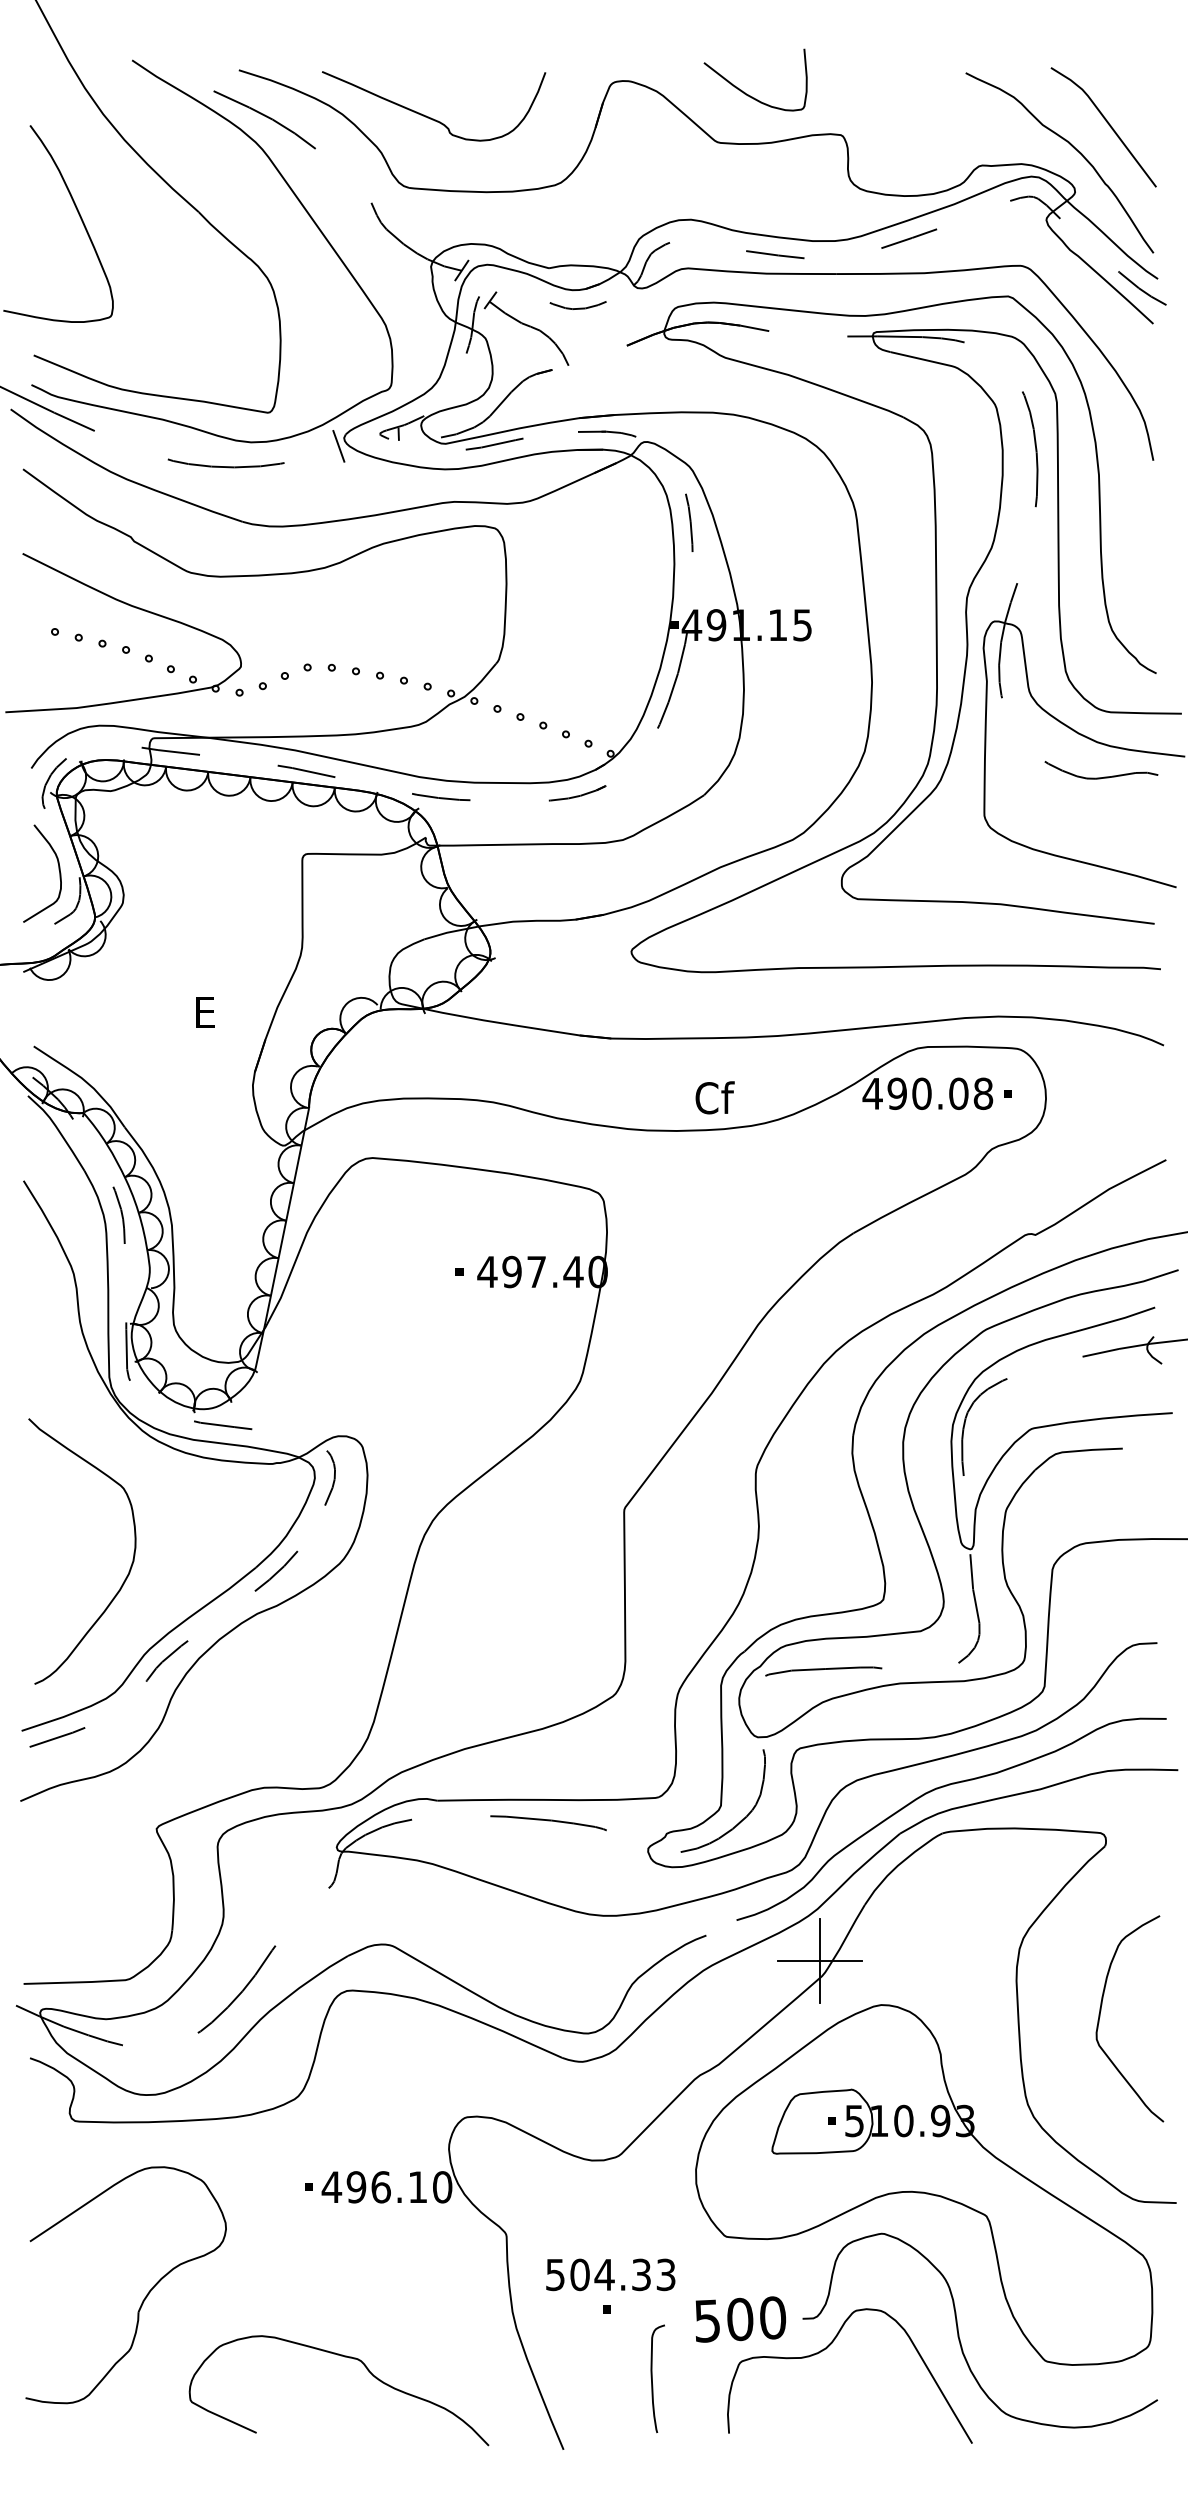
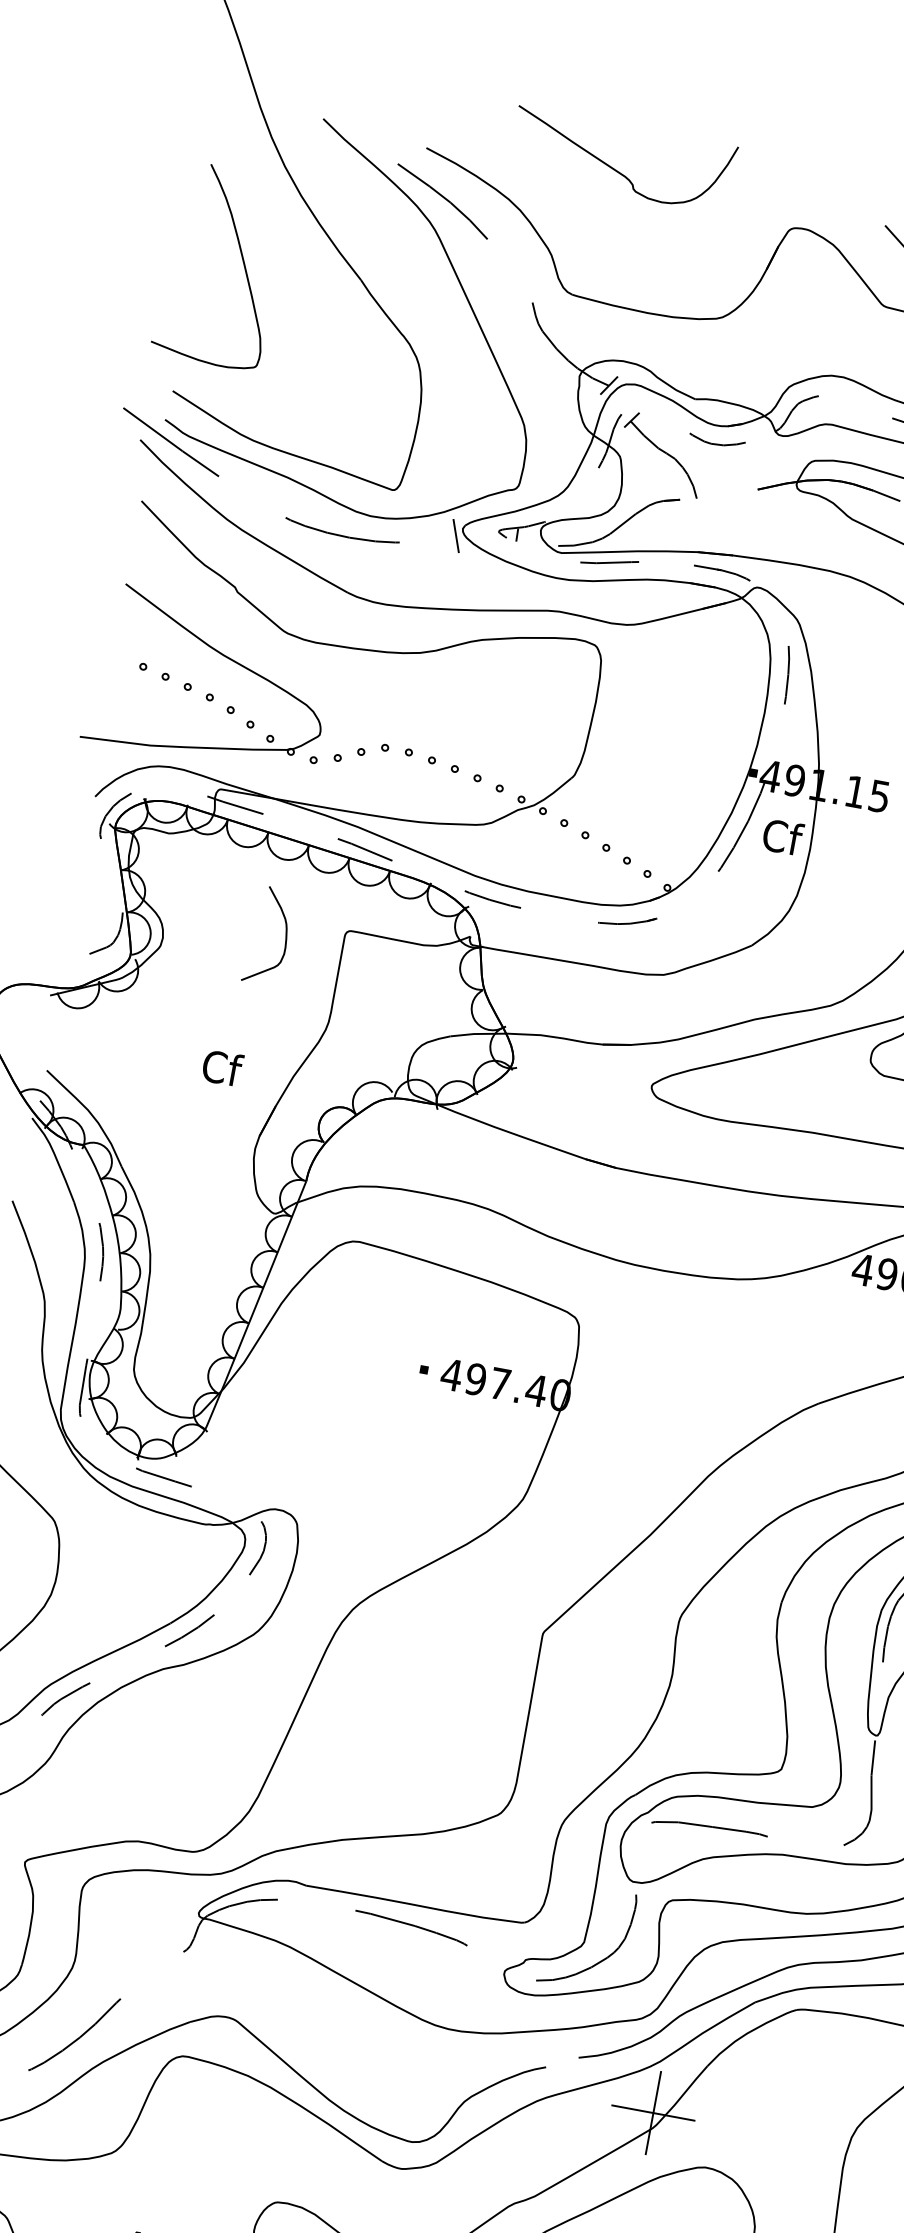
curve: (431, 117) -> (618, 170), moved
curve: (58, 870) -> (285, 935), moved
text: (205, 1011) -> (222, 1067), E -> Cf
text: (714, 1097) -> (782, 836), moved

